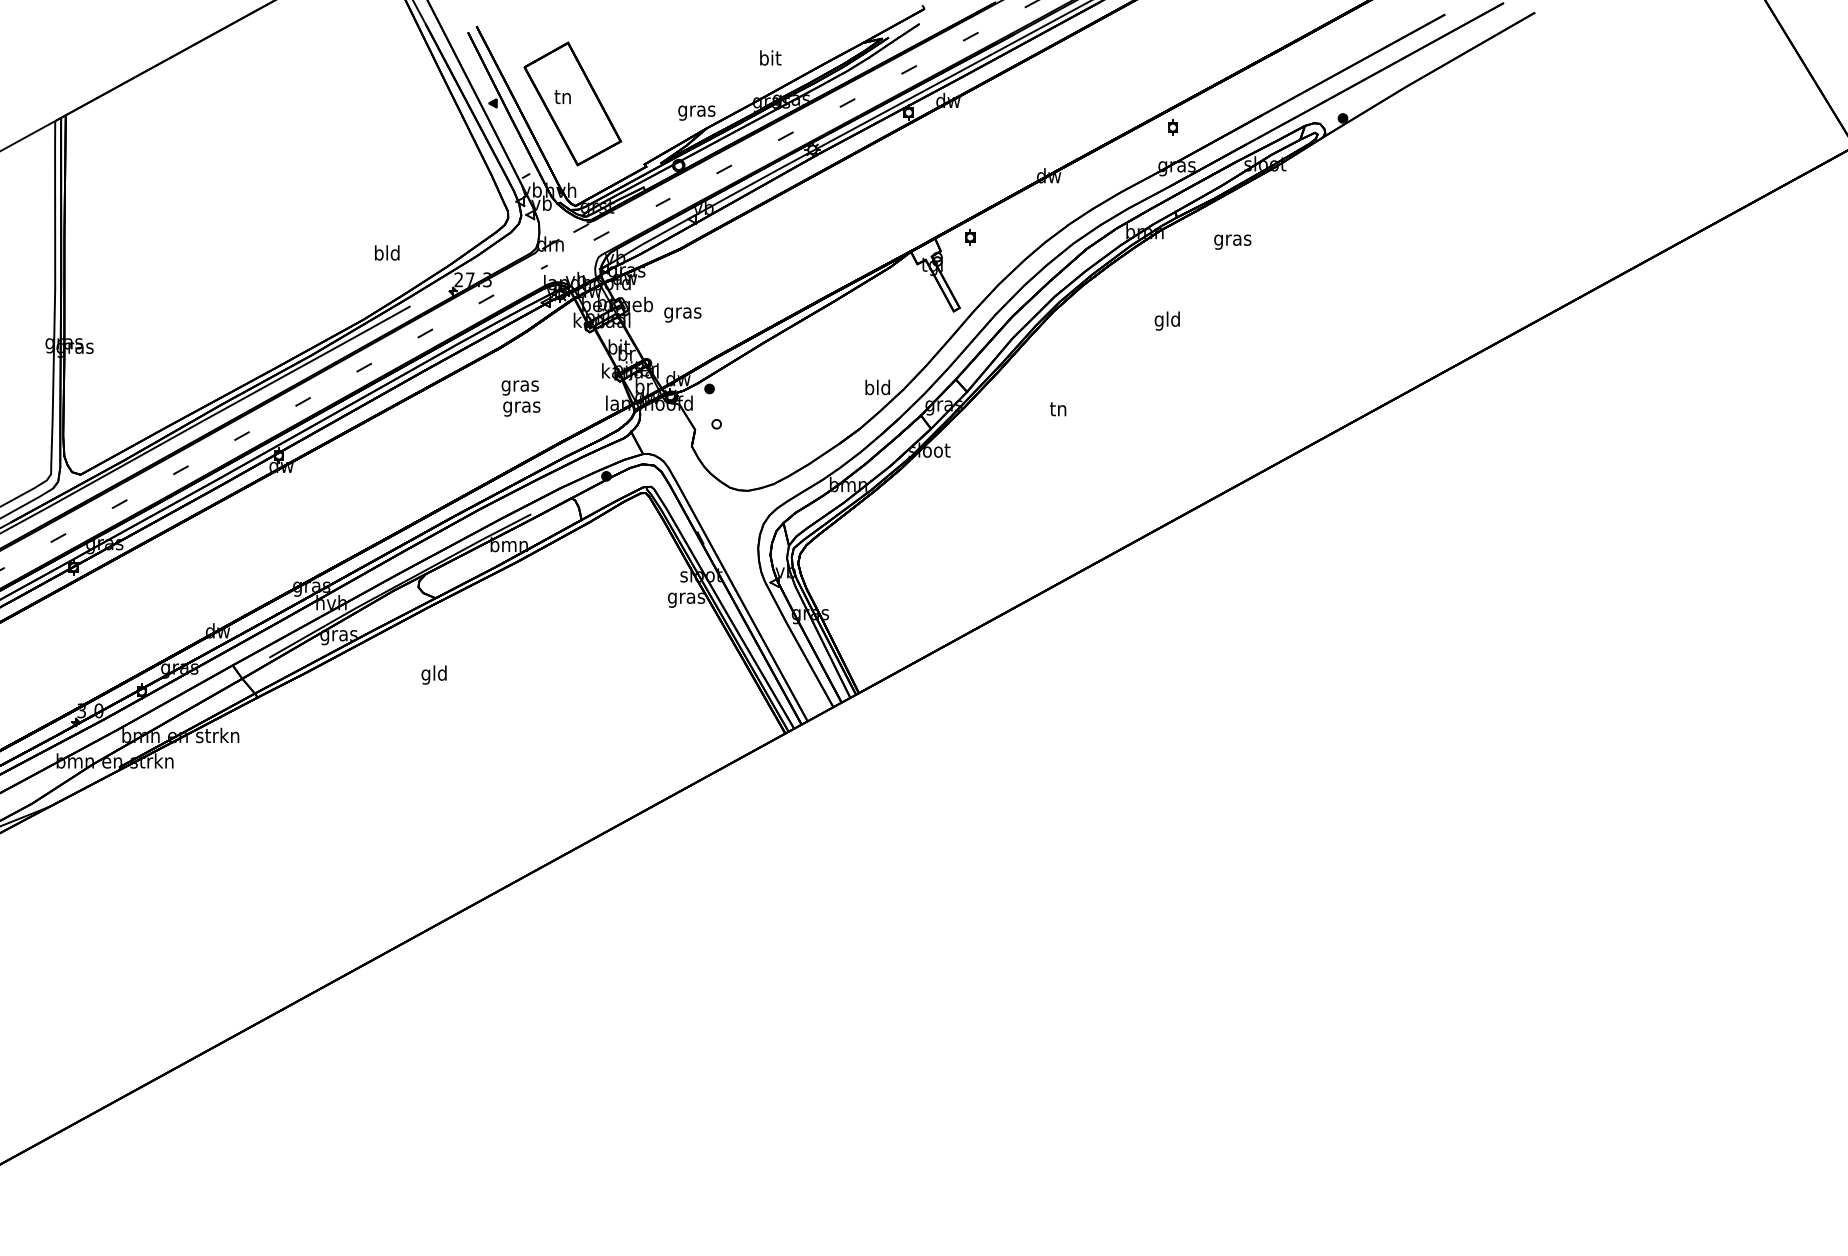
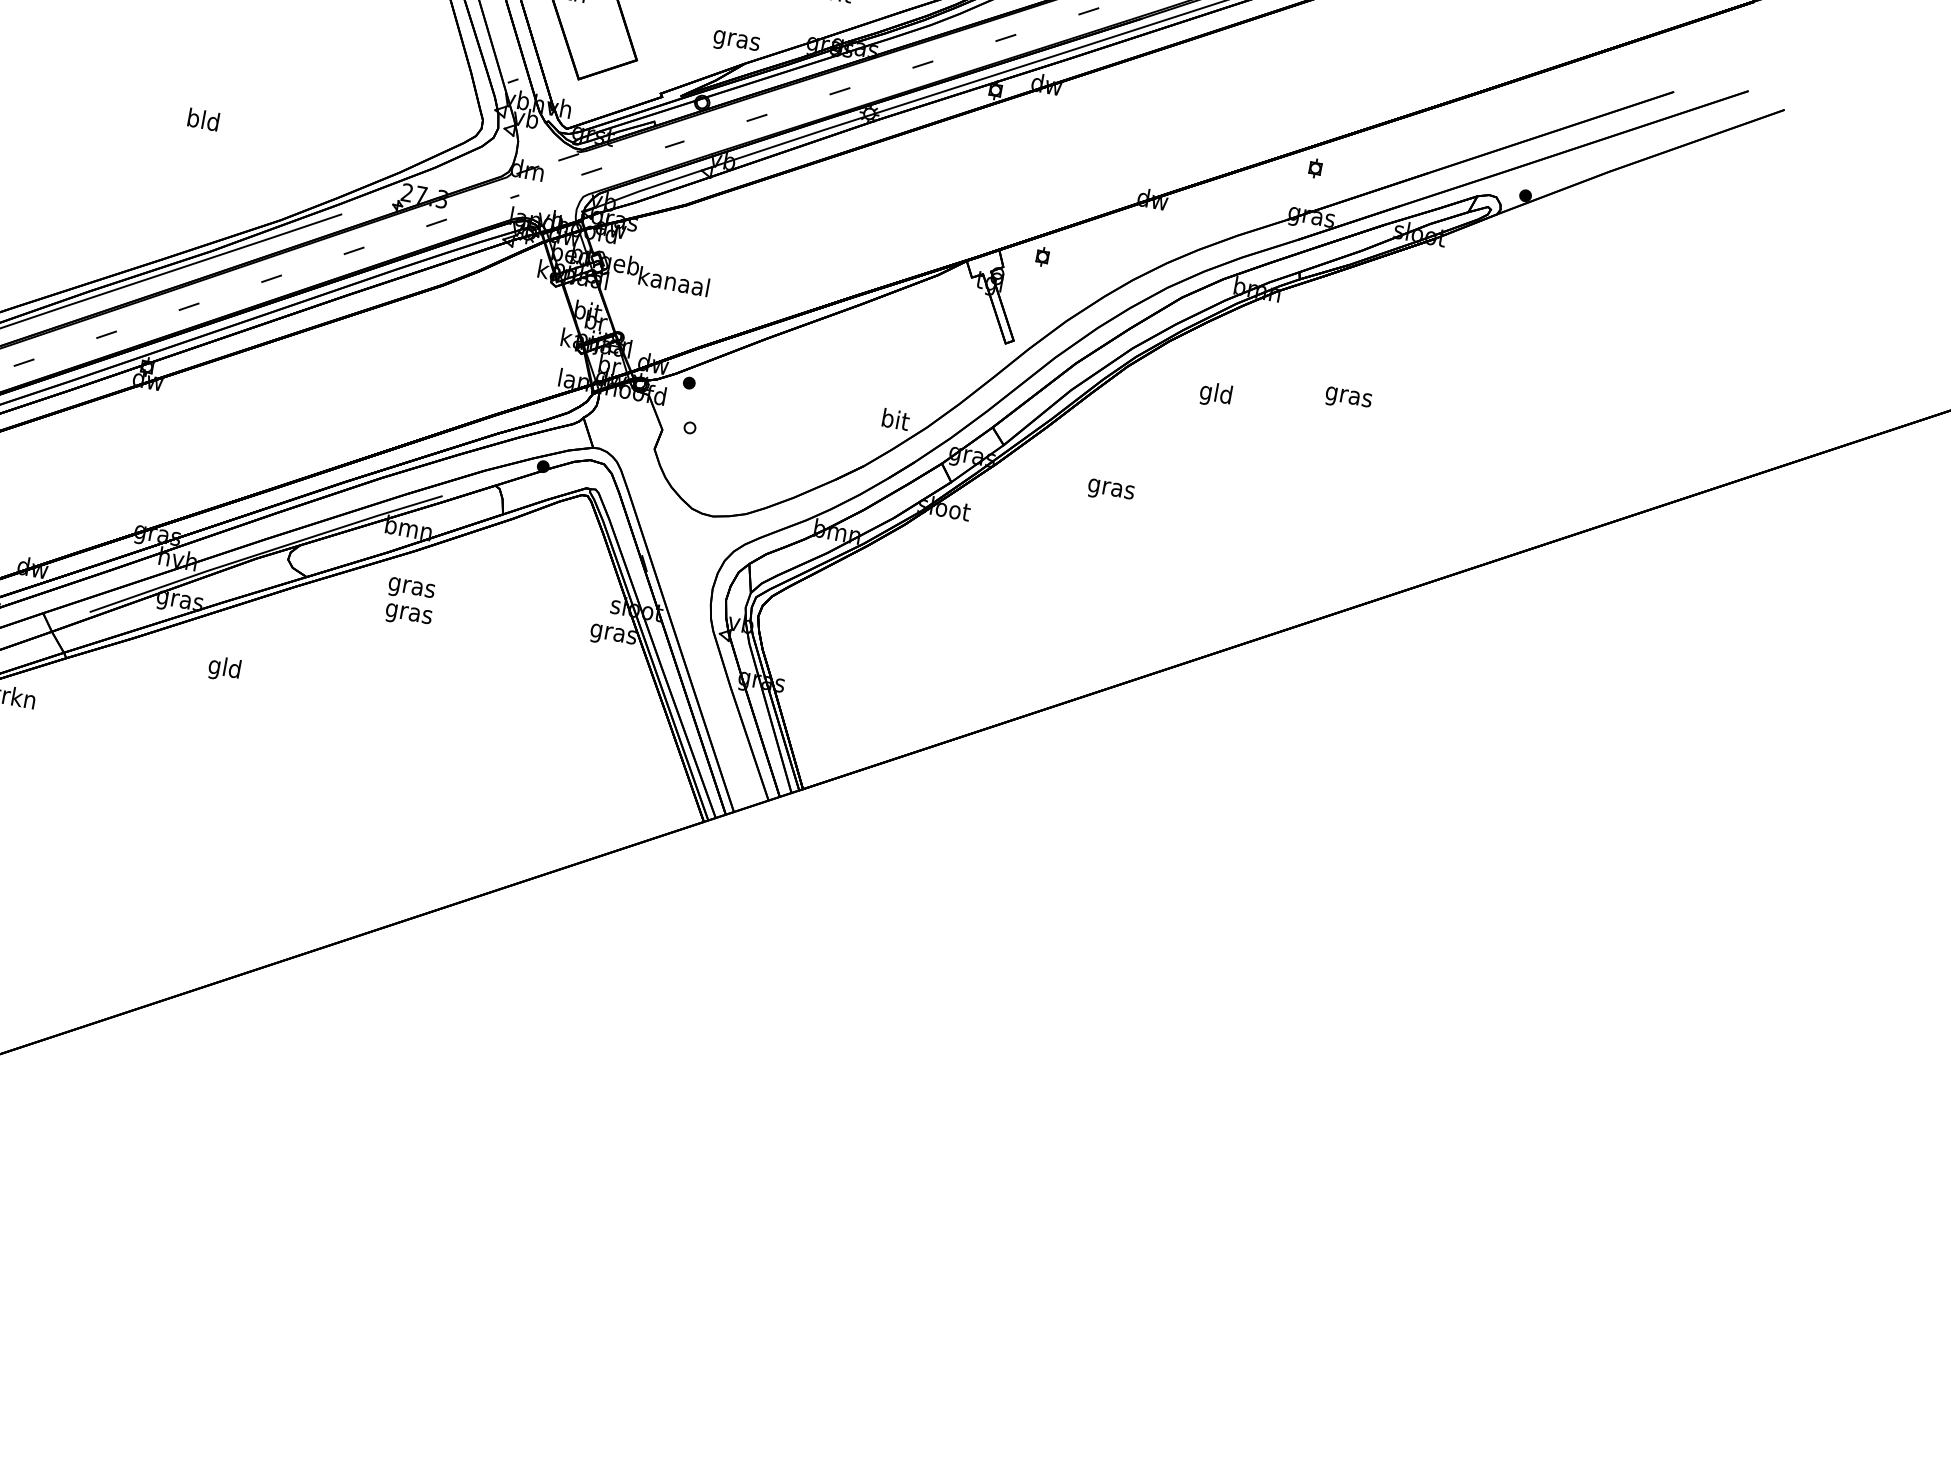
text: (1232, 241) -> (1348, 398), moved
text: (387, 252) -> (204, 119), moved
text: (682, 312) -> (673, 283), gras -> kanaal
text: (1166, 320) -> (1214, 393), moved
text: (877, 387) -> (895, 419), bld -> bit
text: (520, 398) -> (409, 602), moved
text: (1058, 411) -> (1111, 489), tn -> gras
text: (433, 674) -> (223, 668), moved

